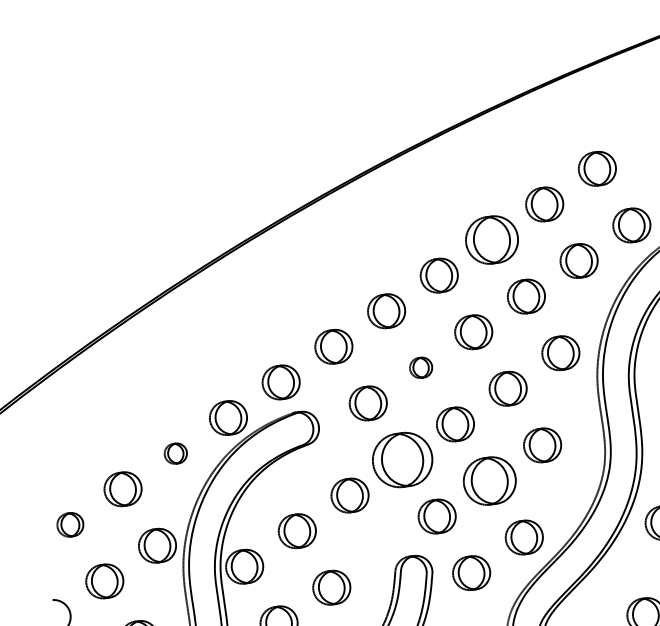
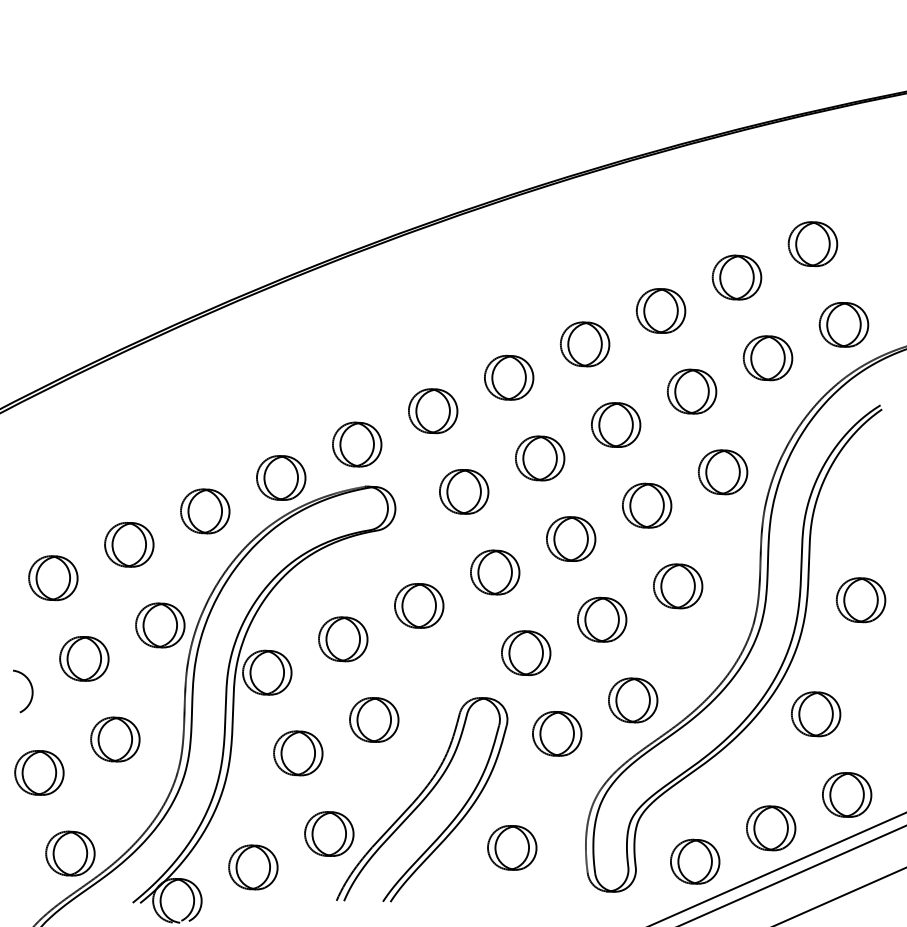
part: (491, 239) -> (660, 310), size x0.71
part: (421, 367) -> (540, 458), size x1.67
part: (175, 453) -> (205, 511), size x1.67
part: (402, 459) -> (495, 572), size x0.62
part: (490, 480) -> (602, 619), size x0.71
part: (70, 525) -> (53, 578), size x1.43

